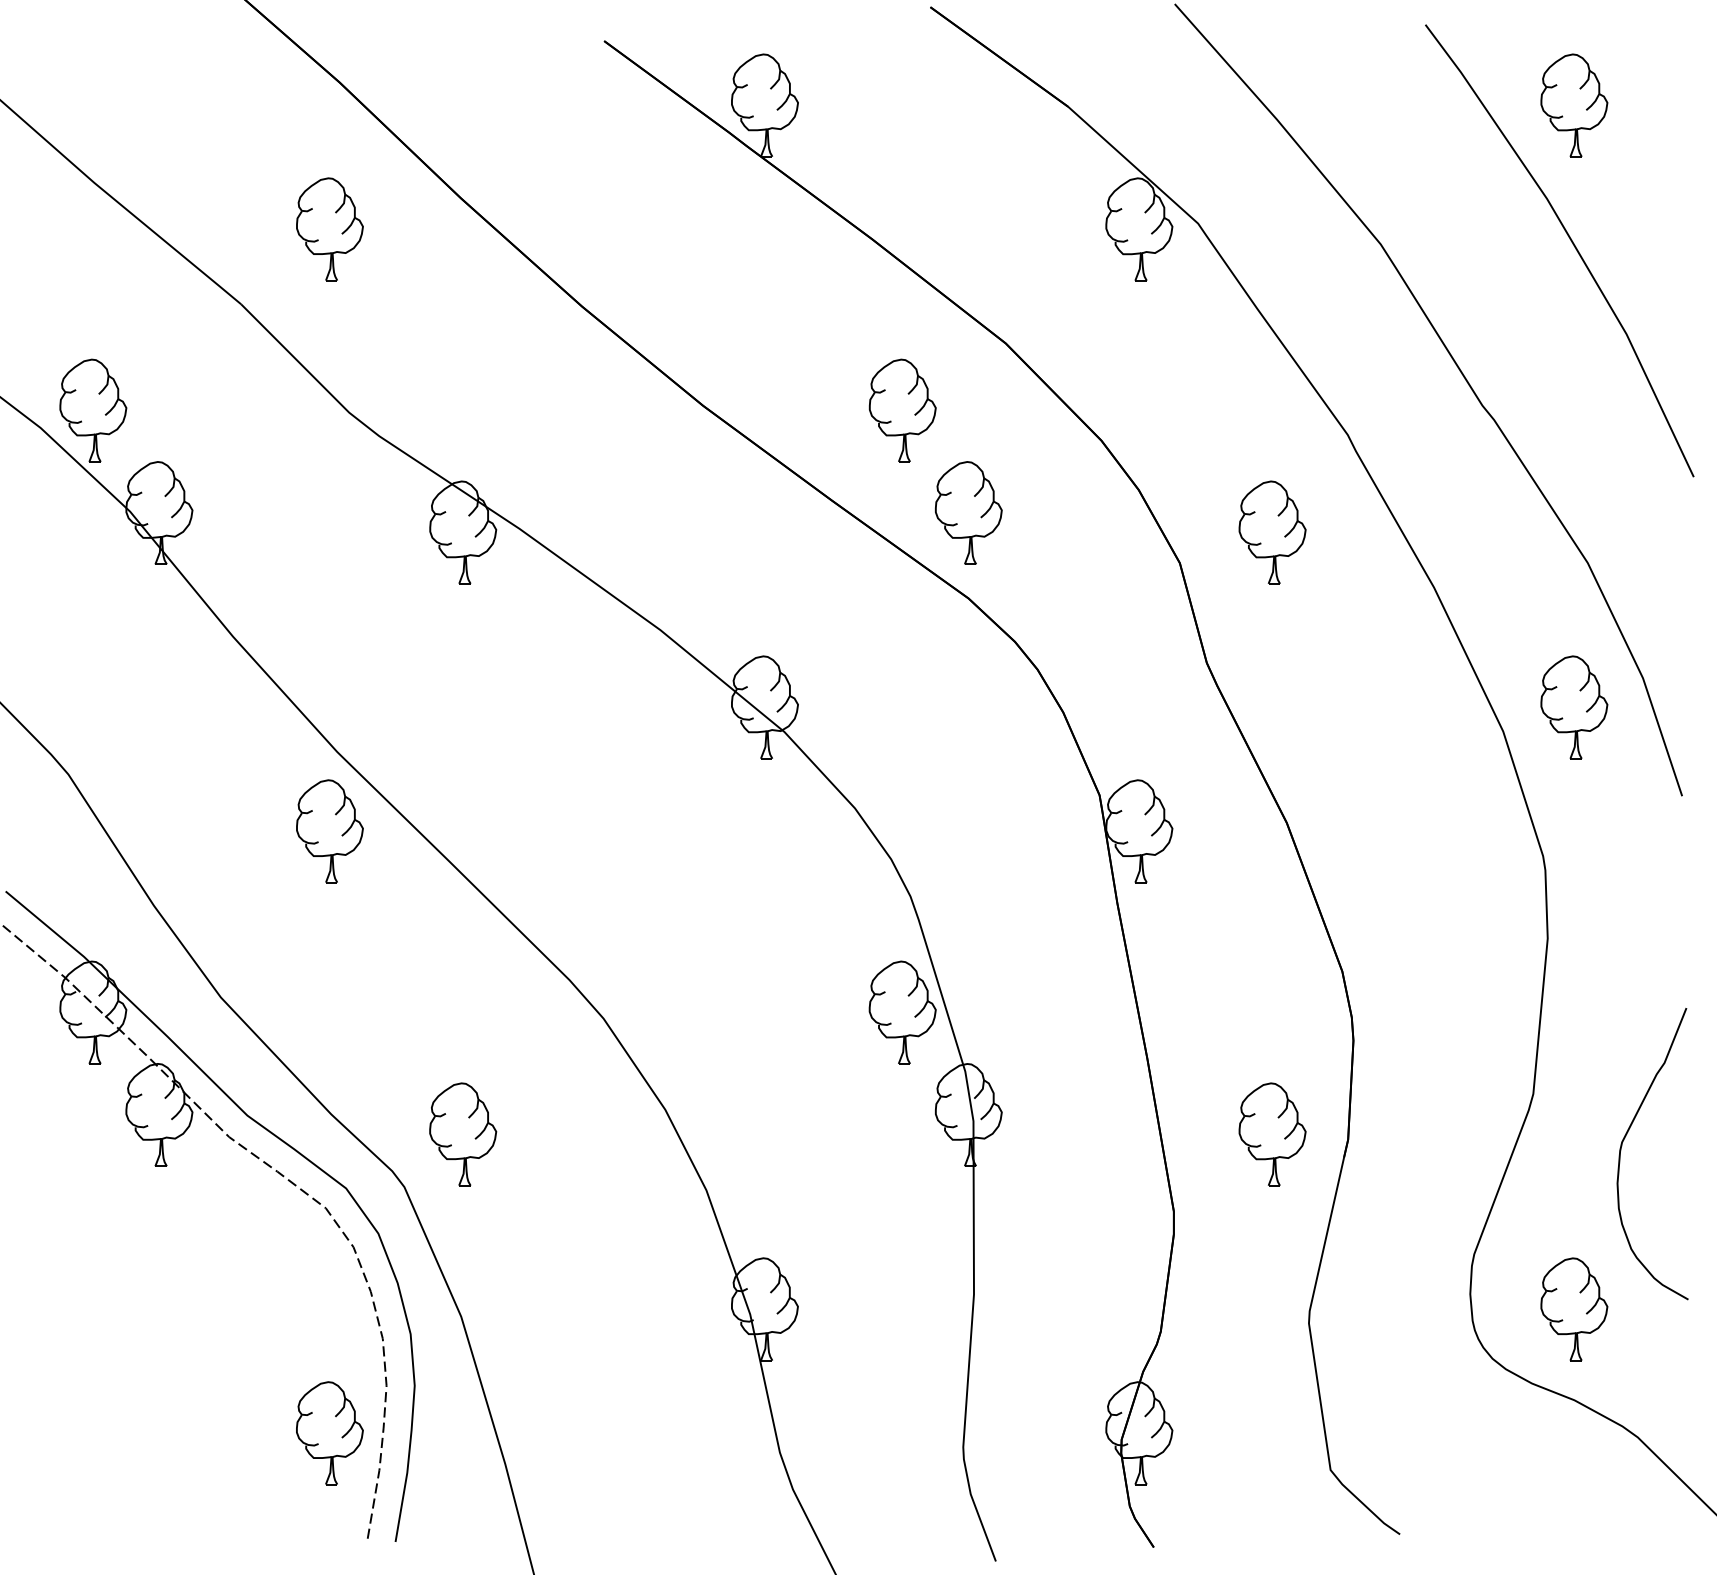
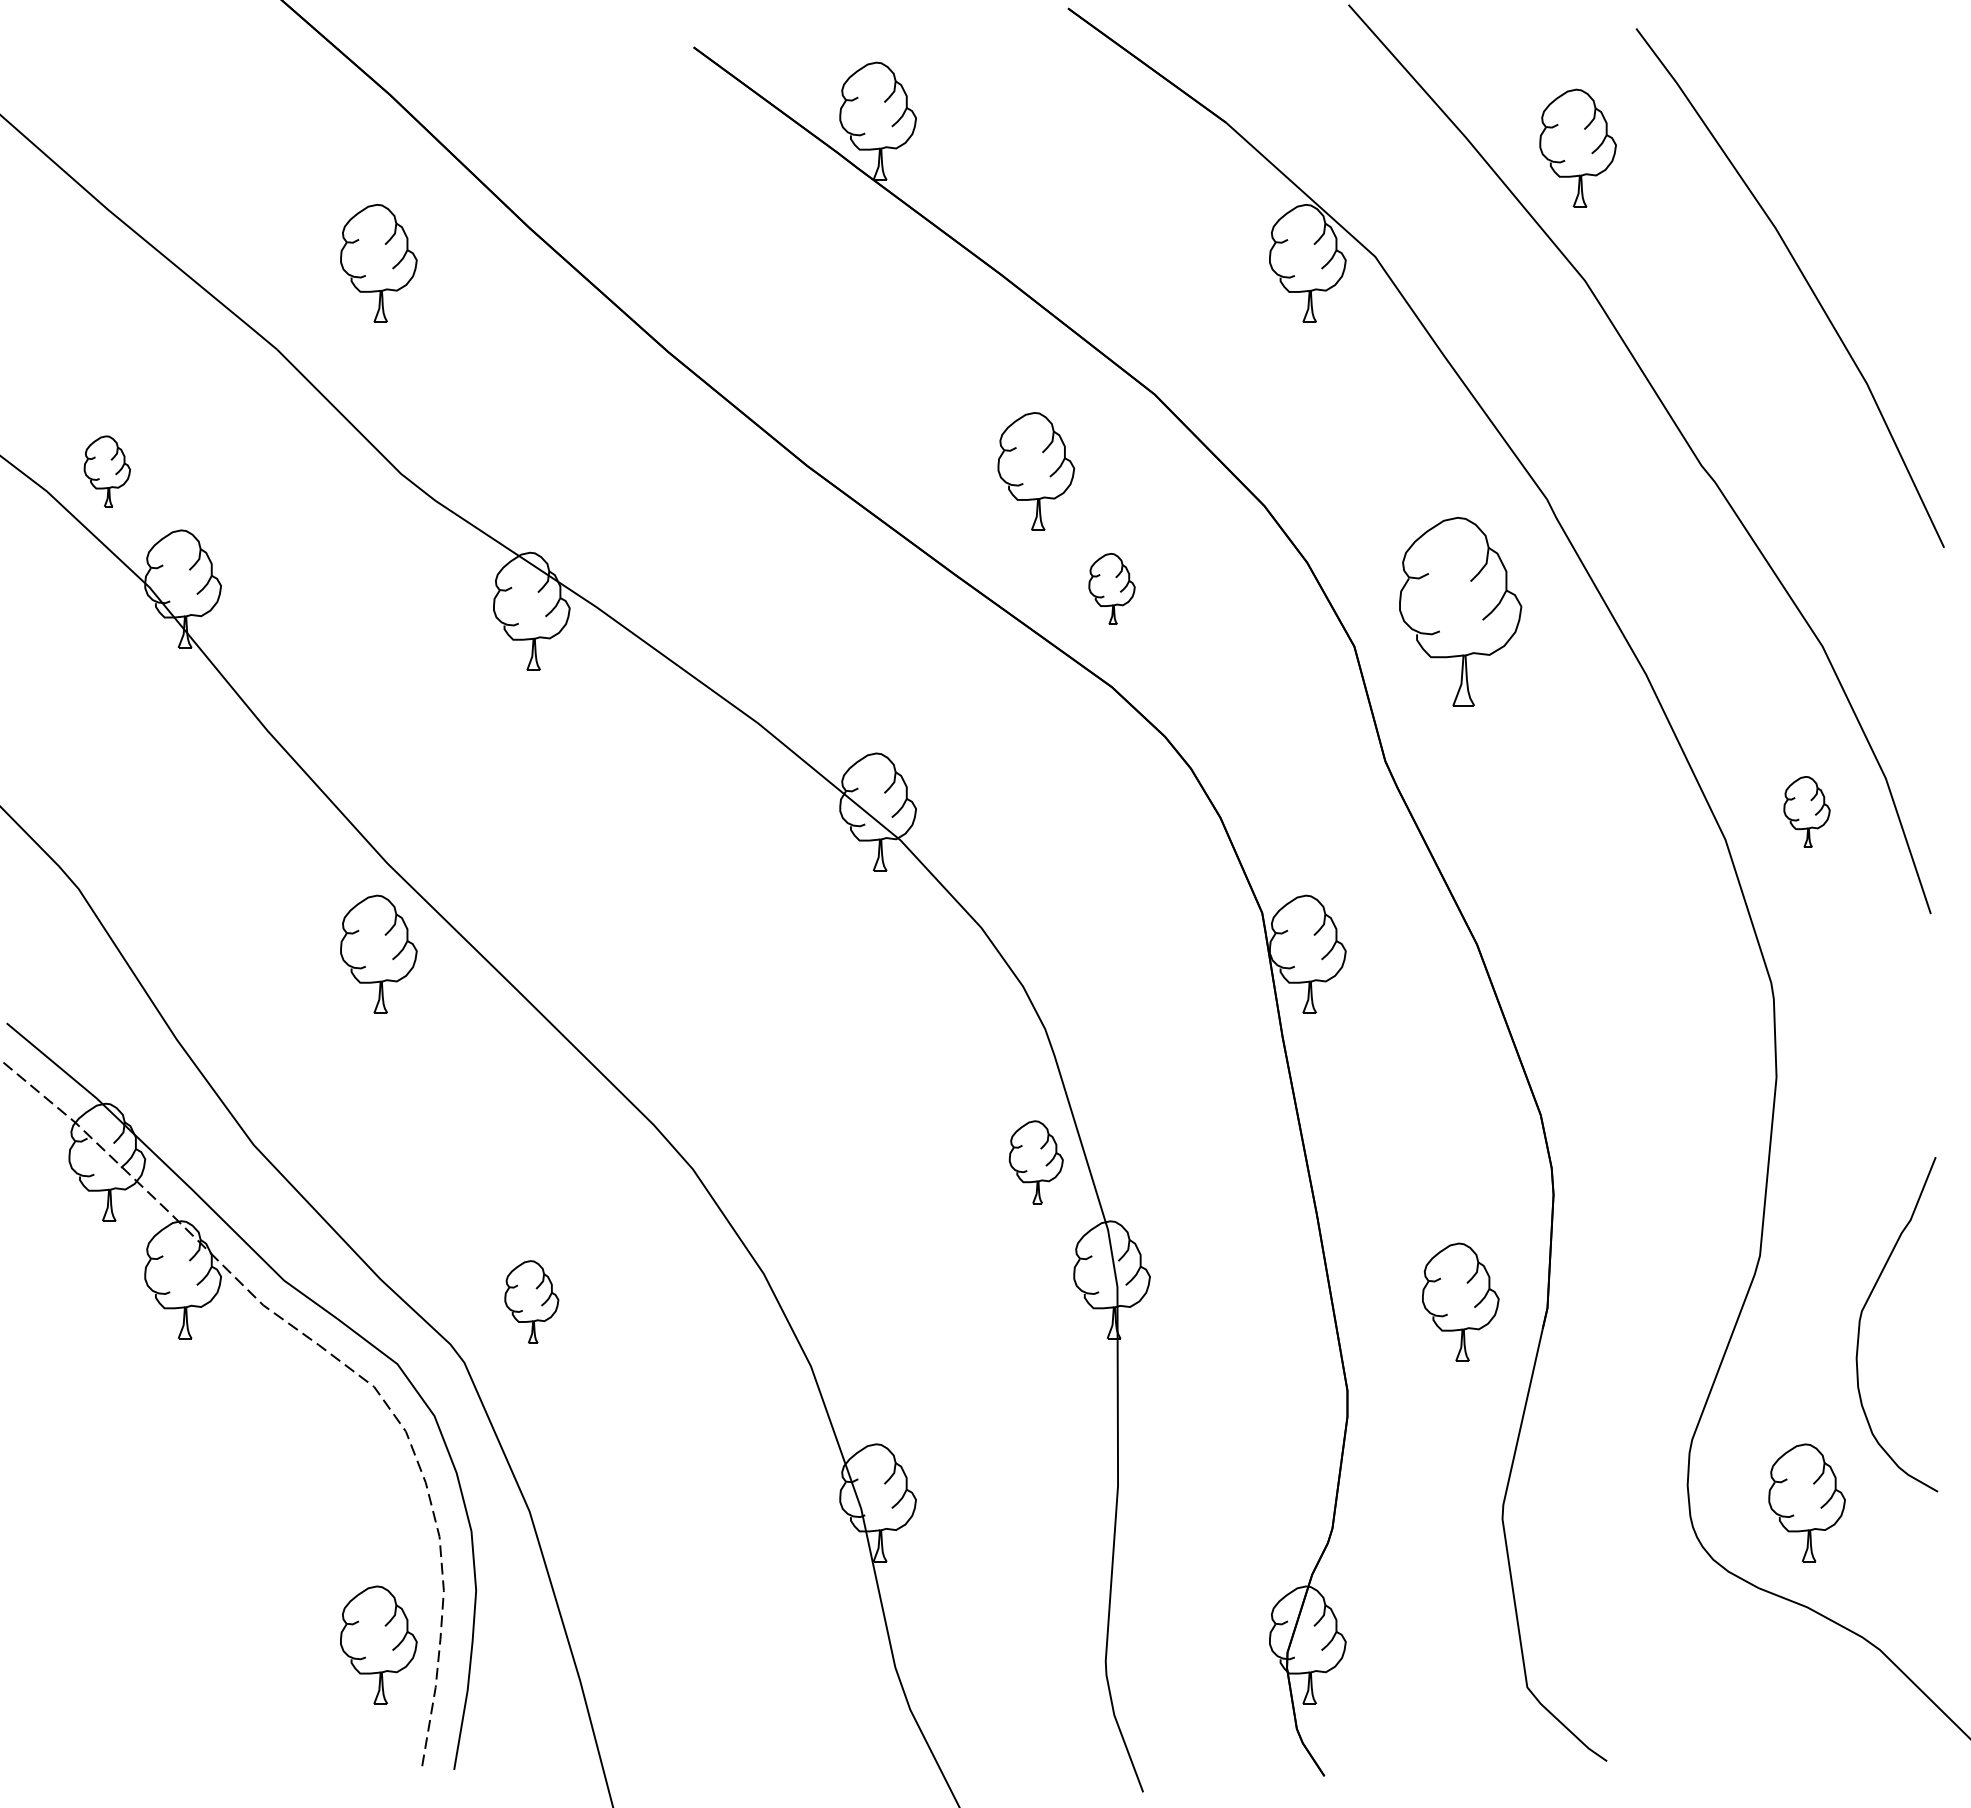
part: (1573, 104) -> (1577, 147), moved
part: (93, 410) -> (107, 471), size x0.6
part: (968, 512) -> (1111, 588), size x0.6
part: (1272, 531) -> (1460, 610), size x1.6
part: (1573, 706) -> (1806, 811), size x0.6
part: (902, 1011) -> (1036, 1161), size x0.7
part: (462, 1133) -> (531, 1301), size x0.7

